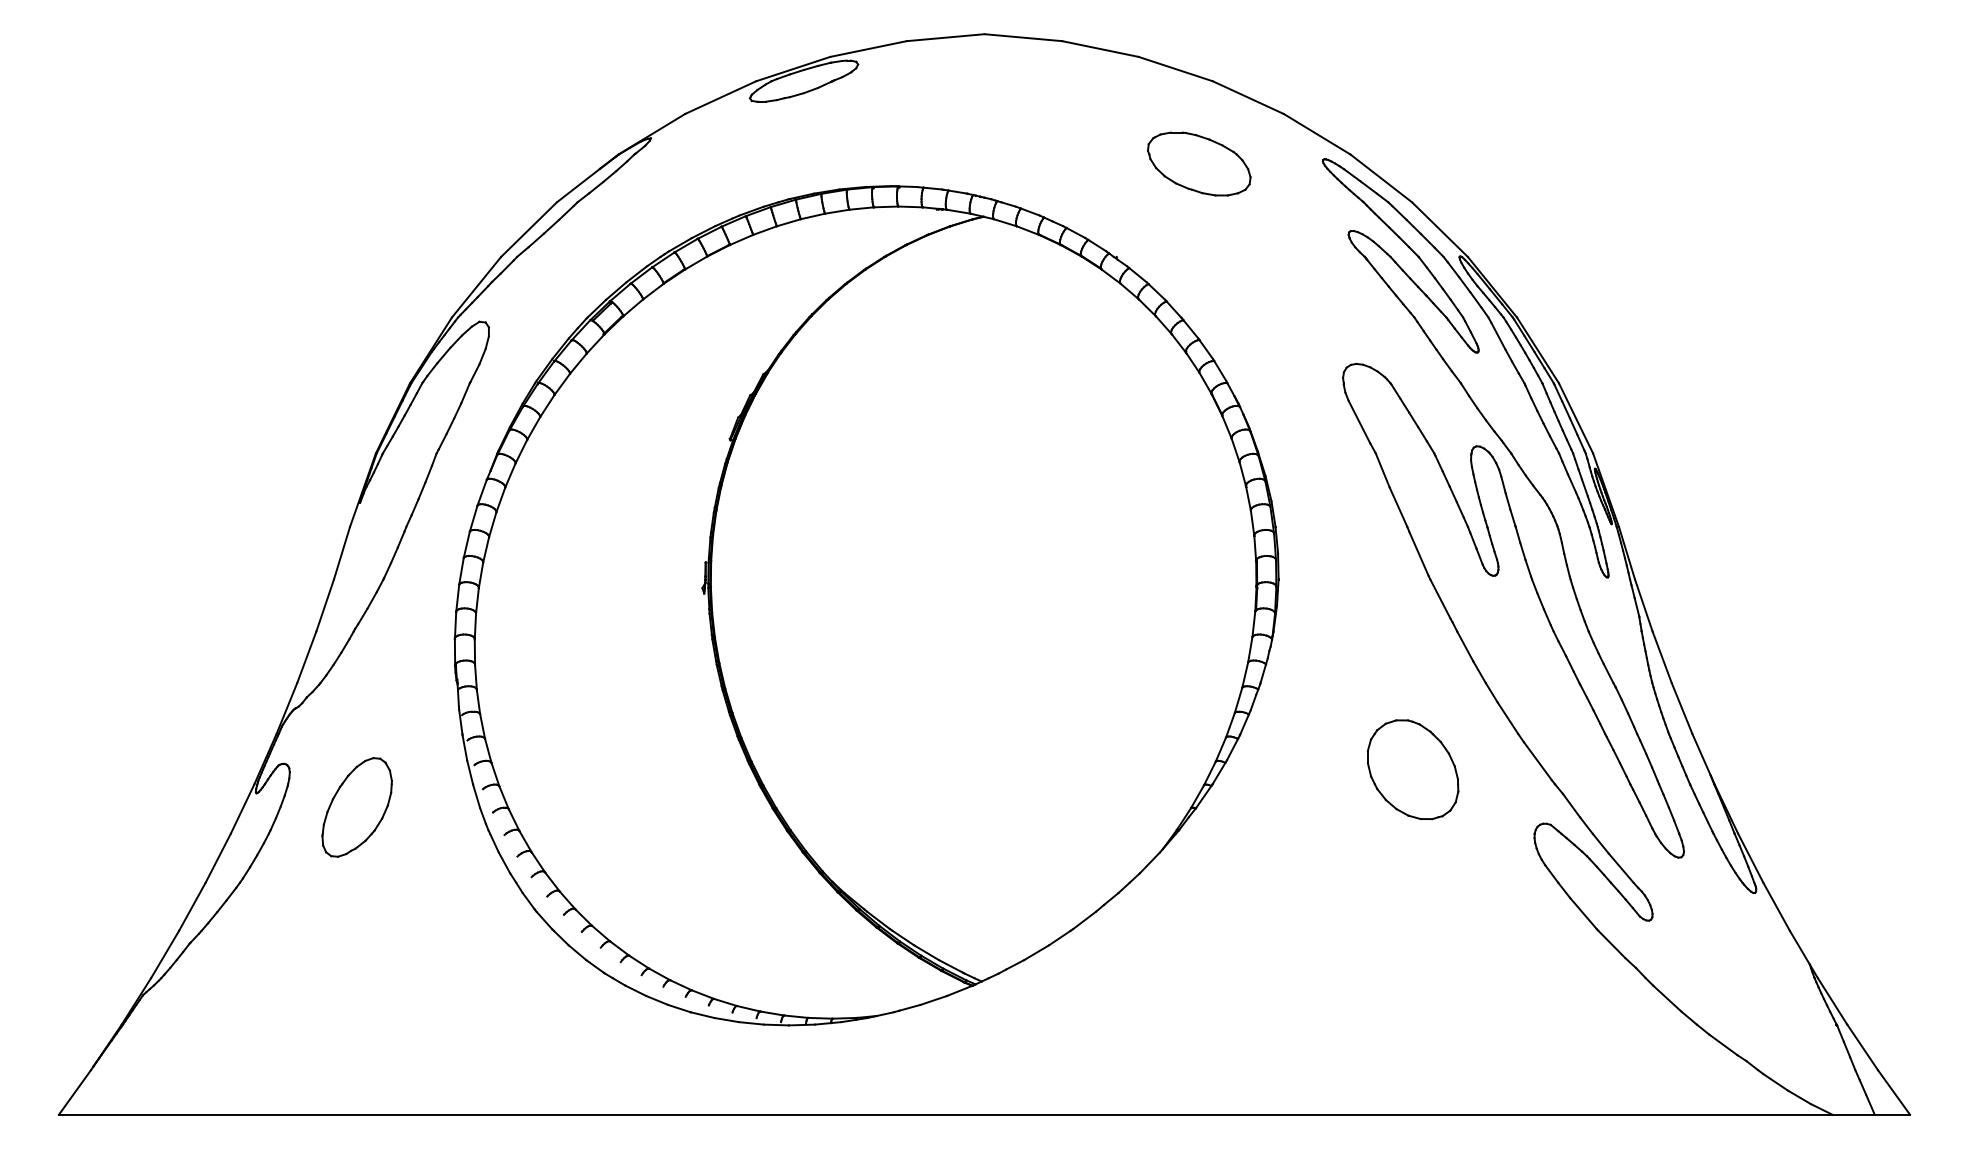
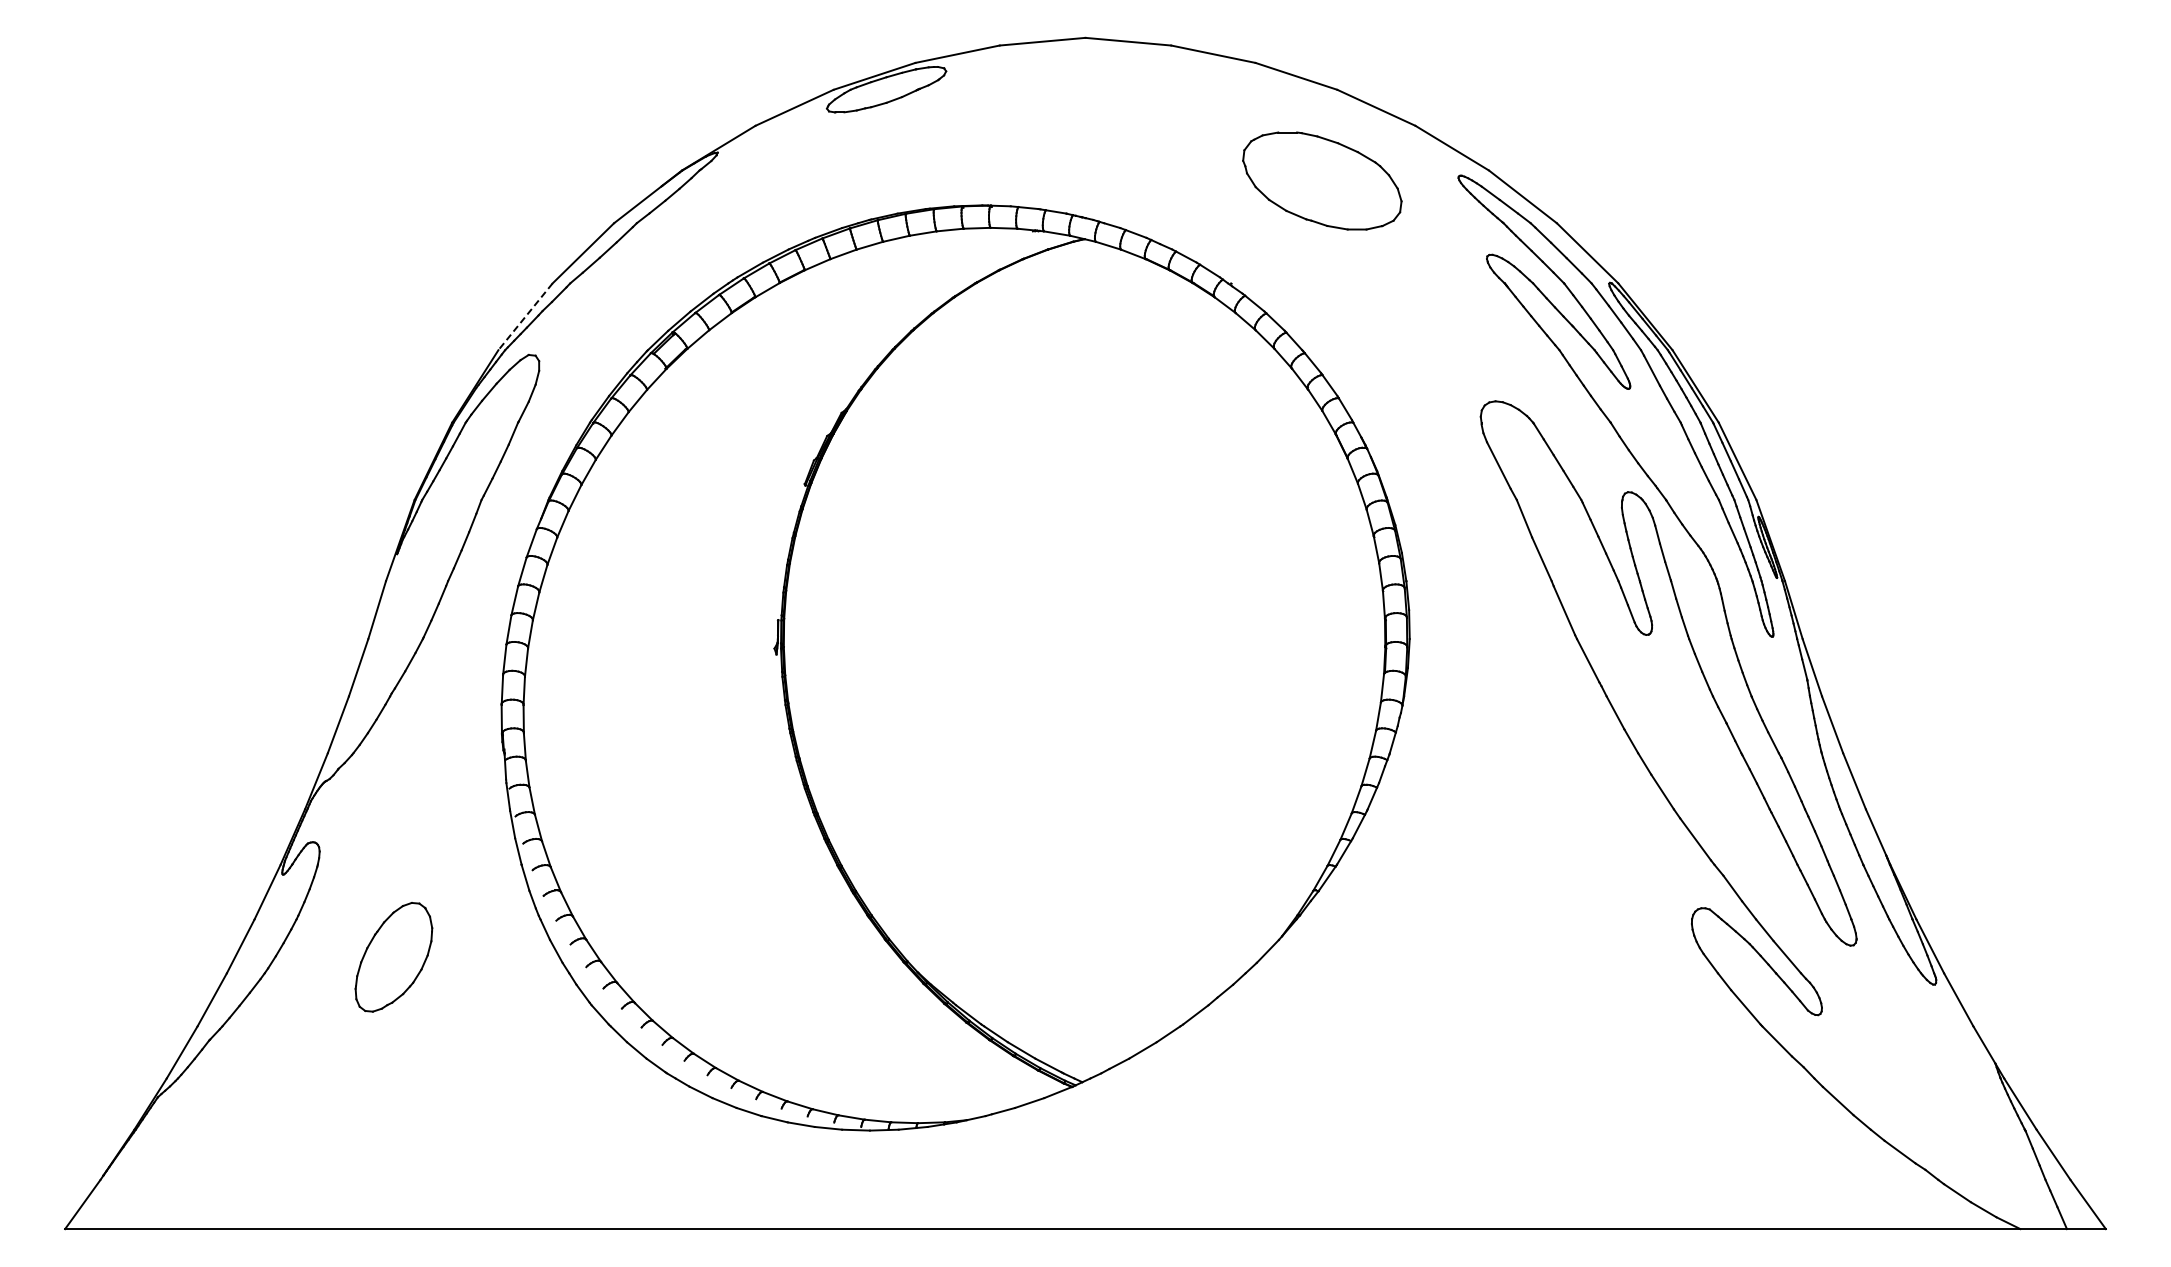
part: (1198, 163) -> (1321, 180), size x1.4
line: (476, 287) -> (525, 317), solid -> dashed
part: (1412, 769) -> (1557, 848), removed
part: (356, 807) -> (393, 957), moved

